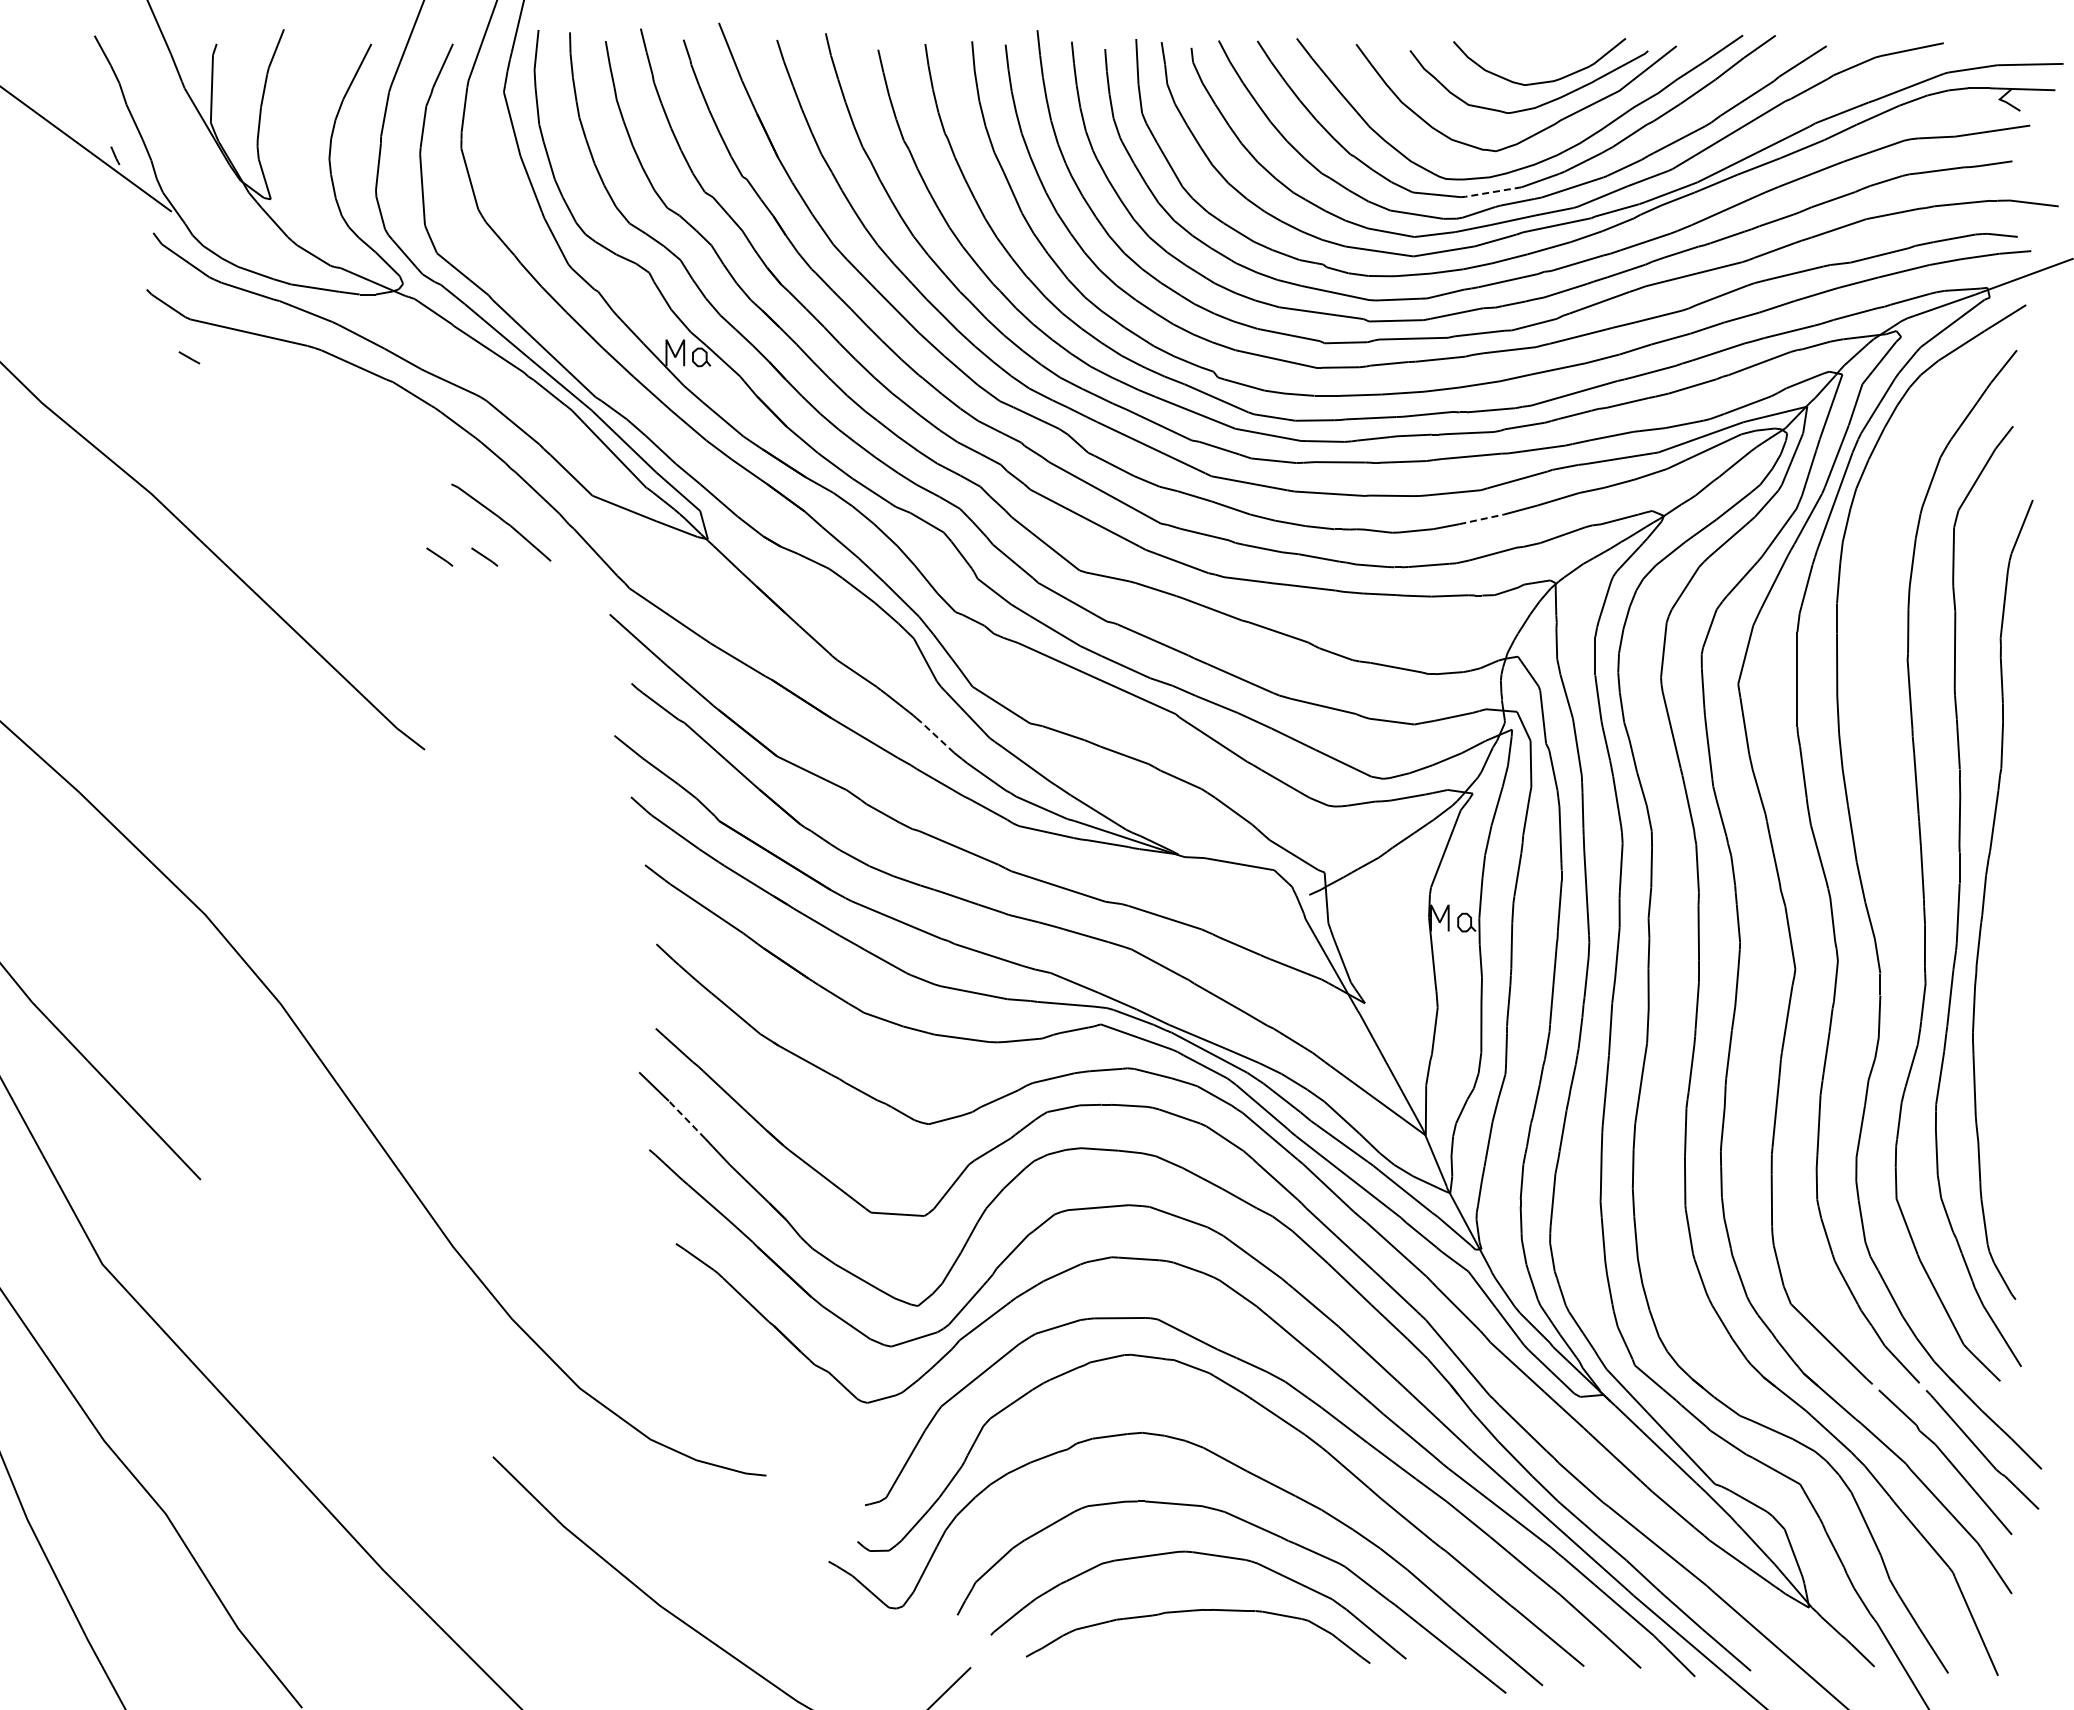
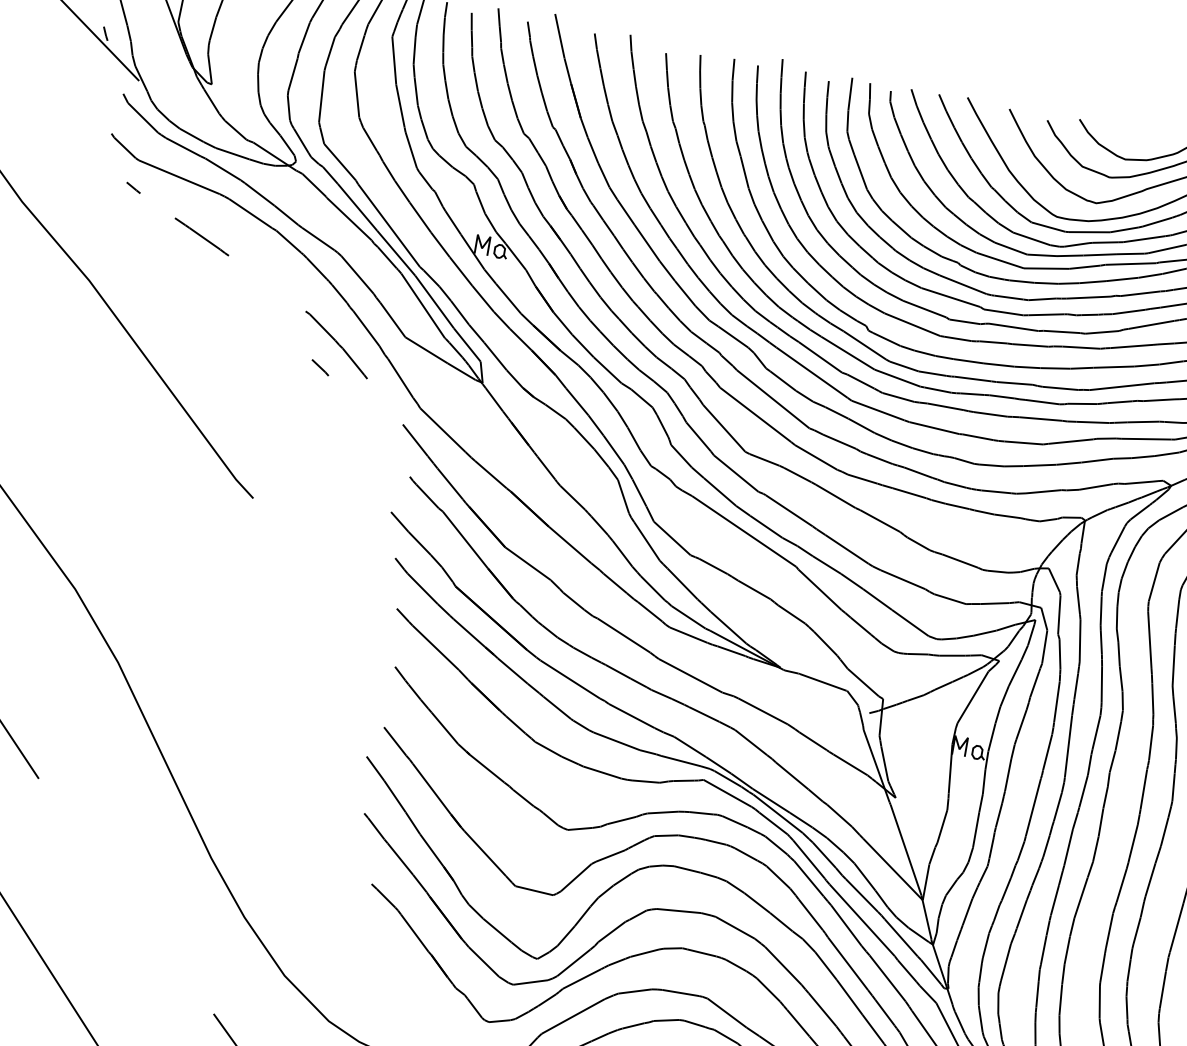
line: (1493, 192) -> (1089, 232), dashed -> solid
line: (293, 407) -> (201, 236), added
line: (1481, 519) -> (1039, 465), dashed -> solid
line: (439, 556) -> (288, 361), removed
line: (937, 737) -> (622, 553), dashed -> solid
line: (686, 1119) -> (394, 796), dashed -> solid

